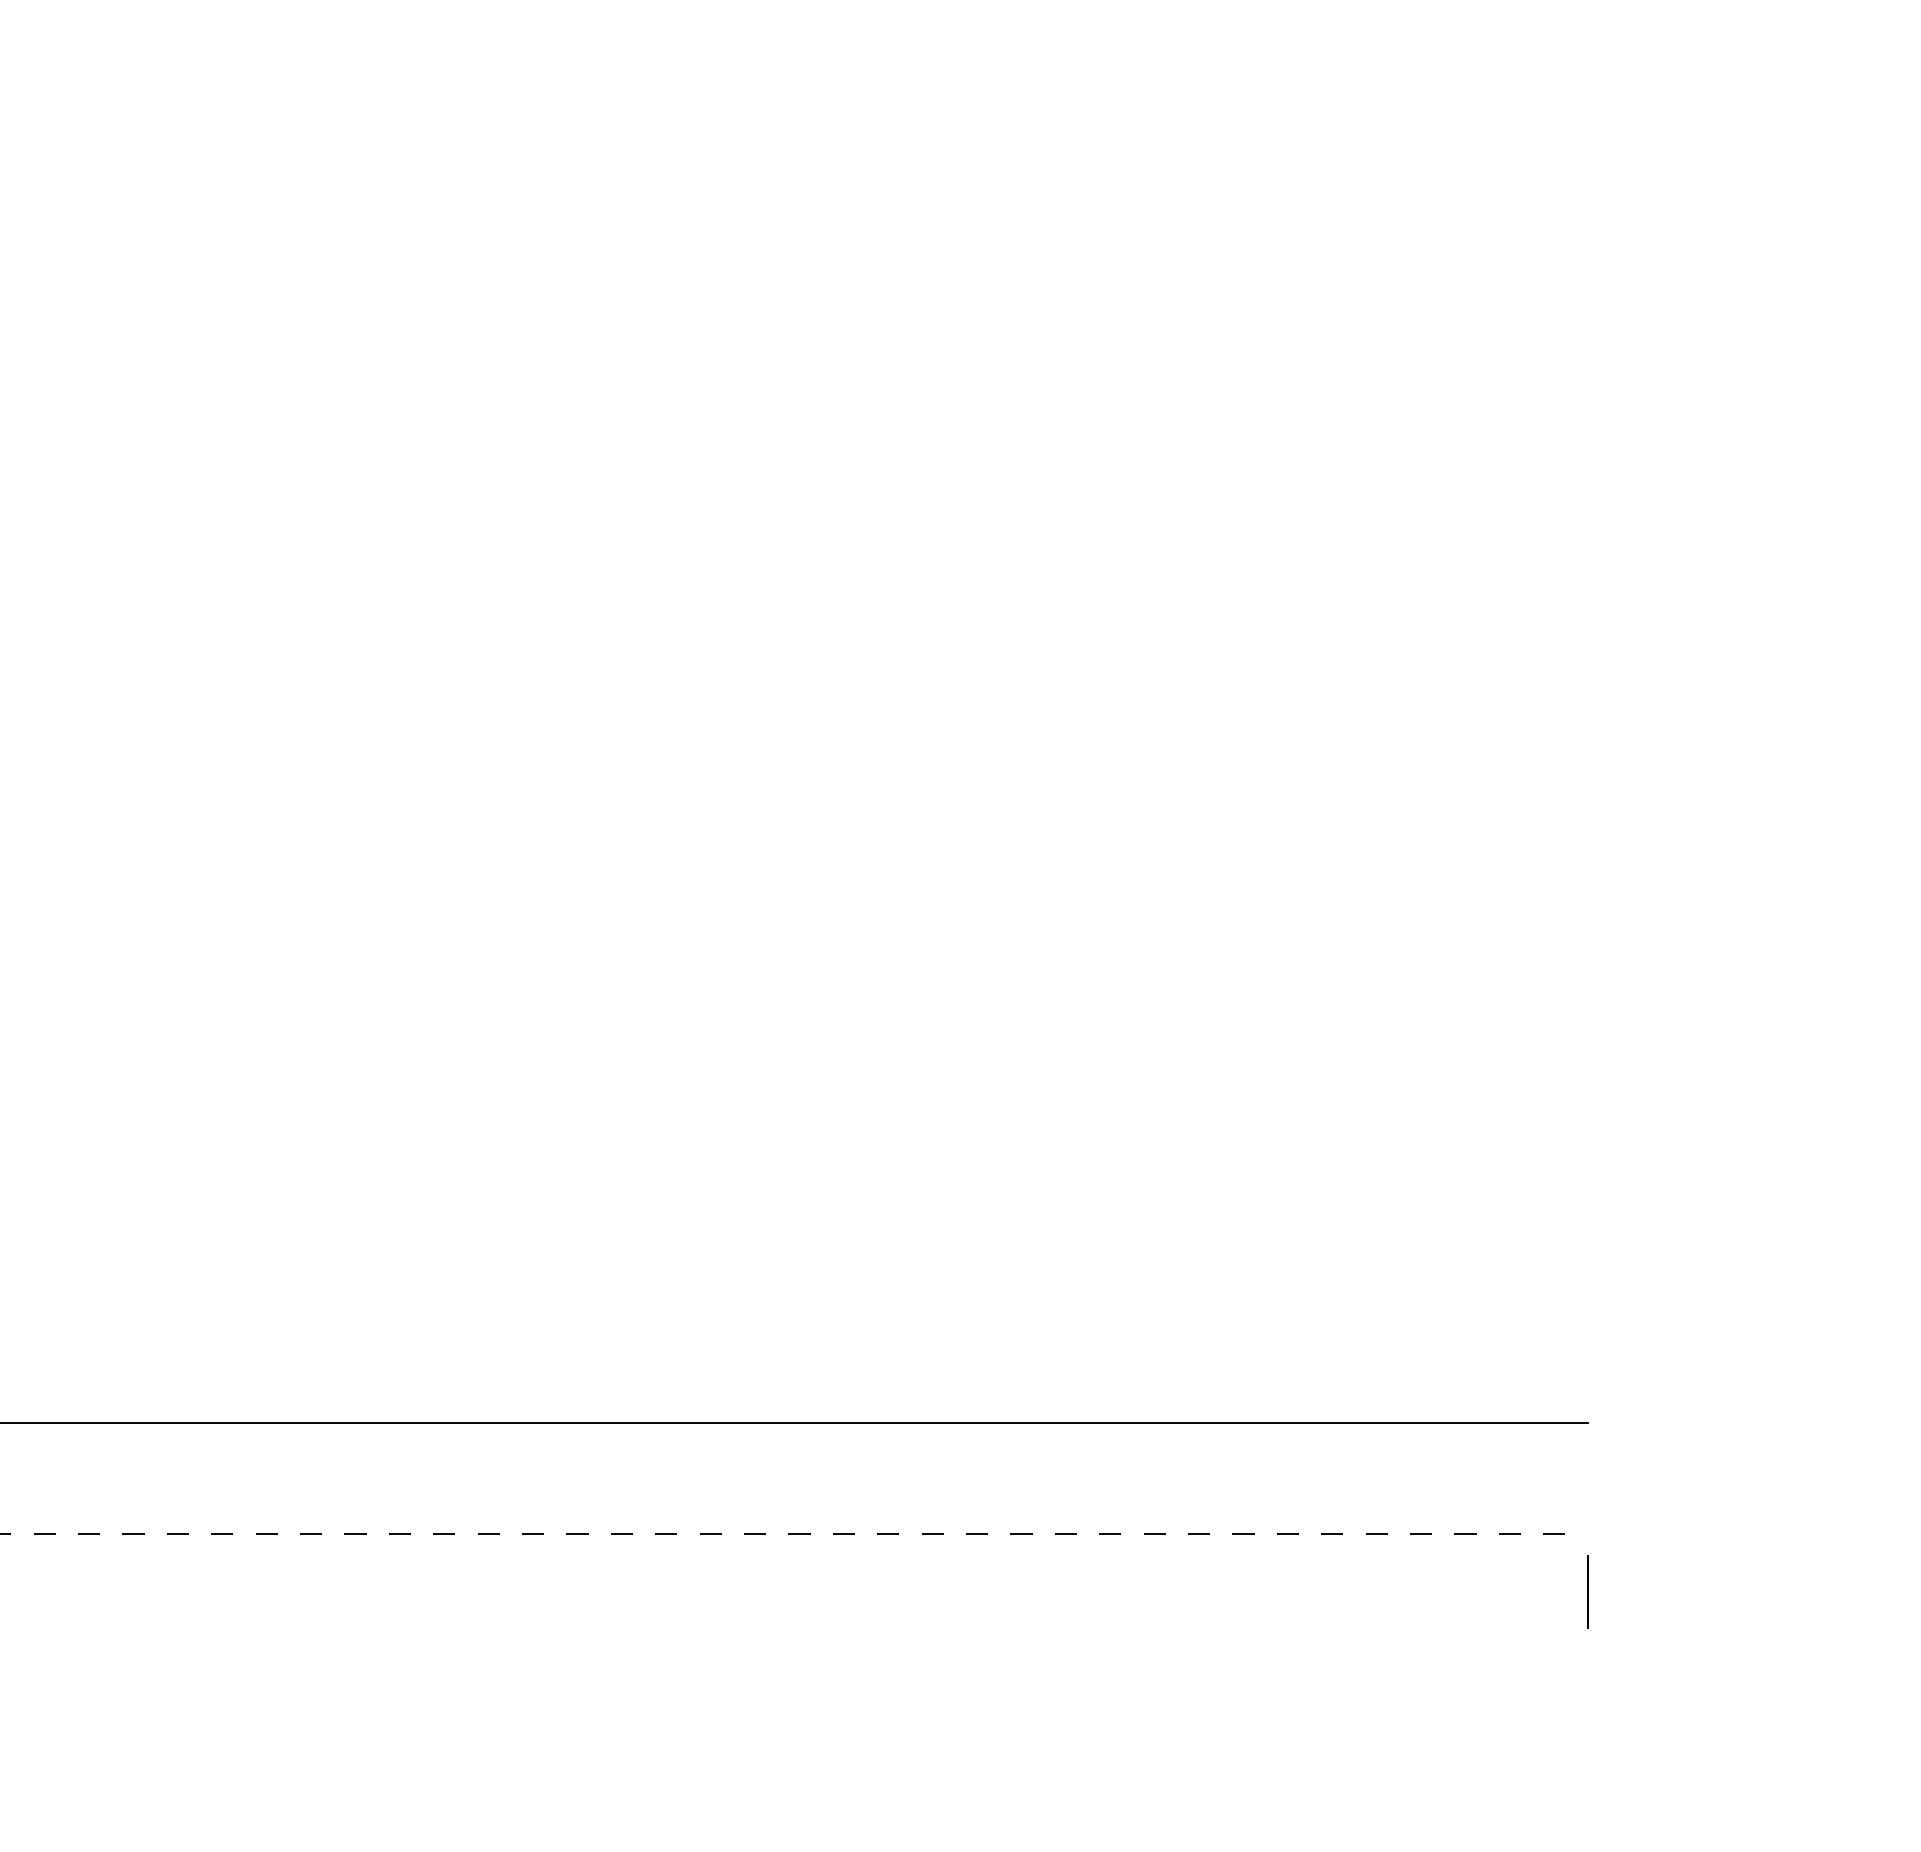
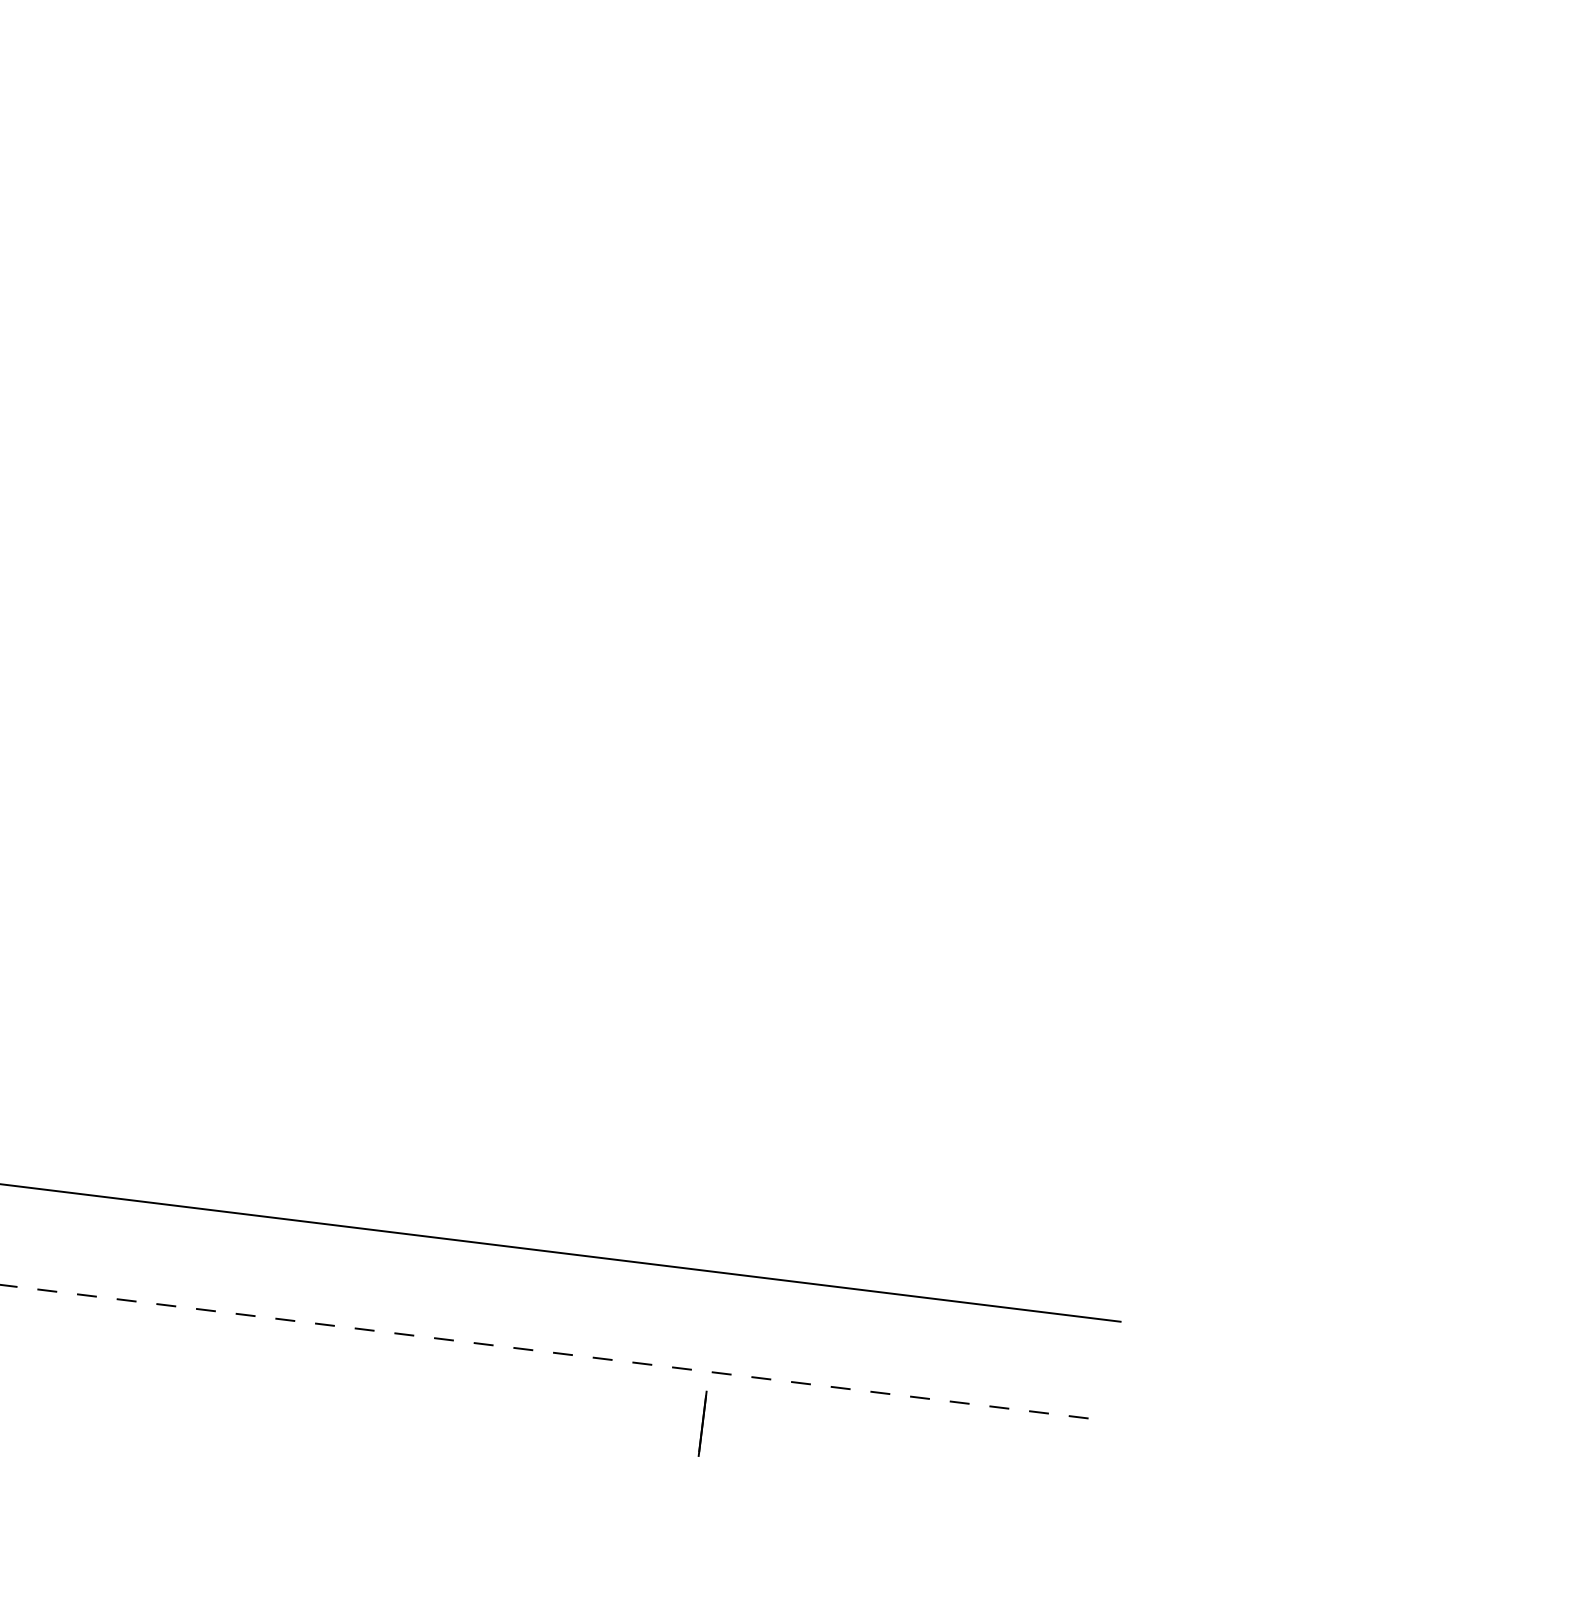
line: (1587, 1591) -> (702, 1423), moved

